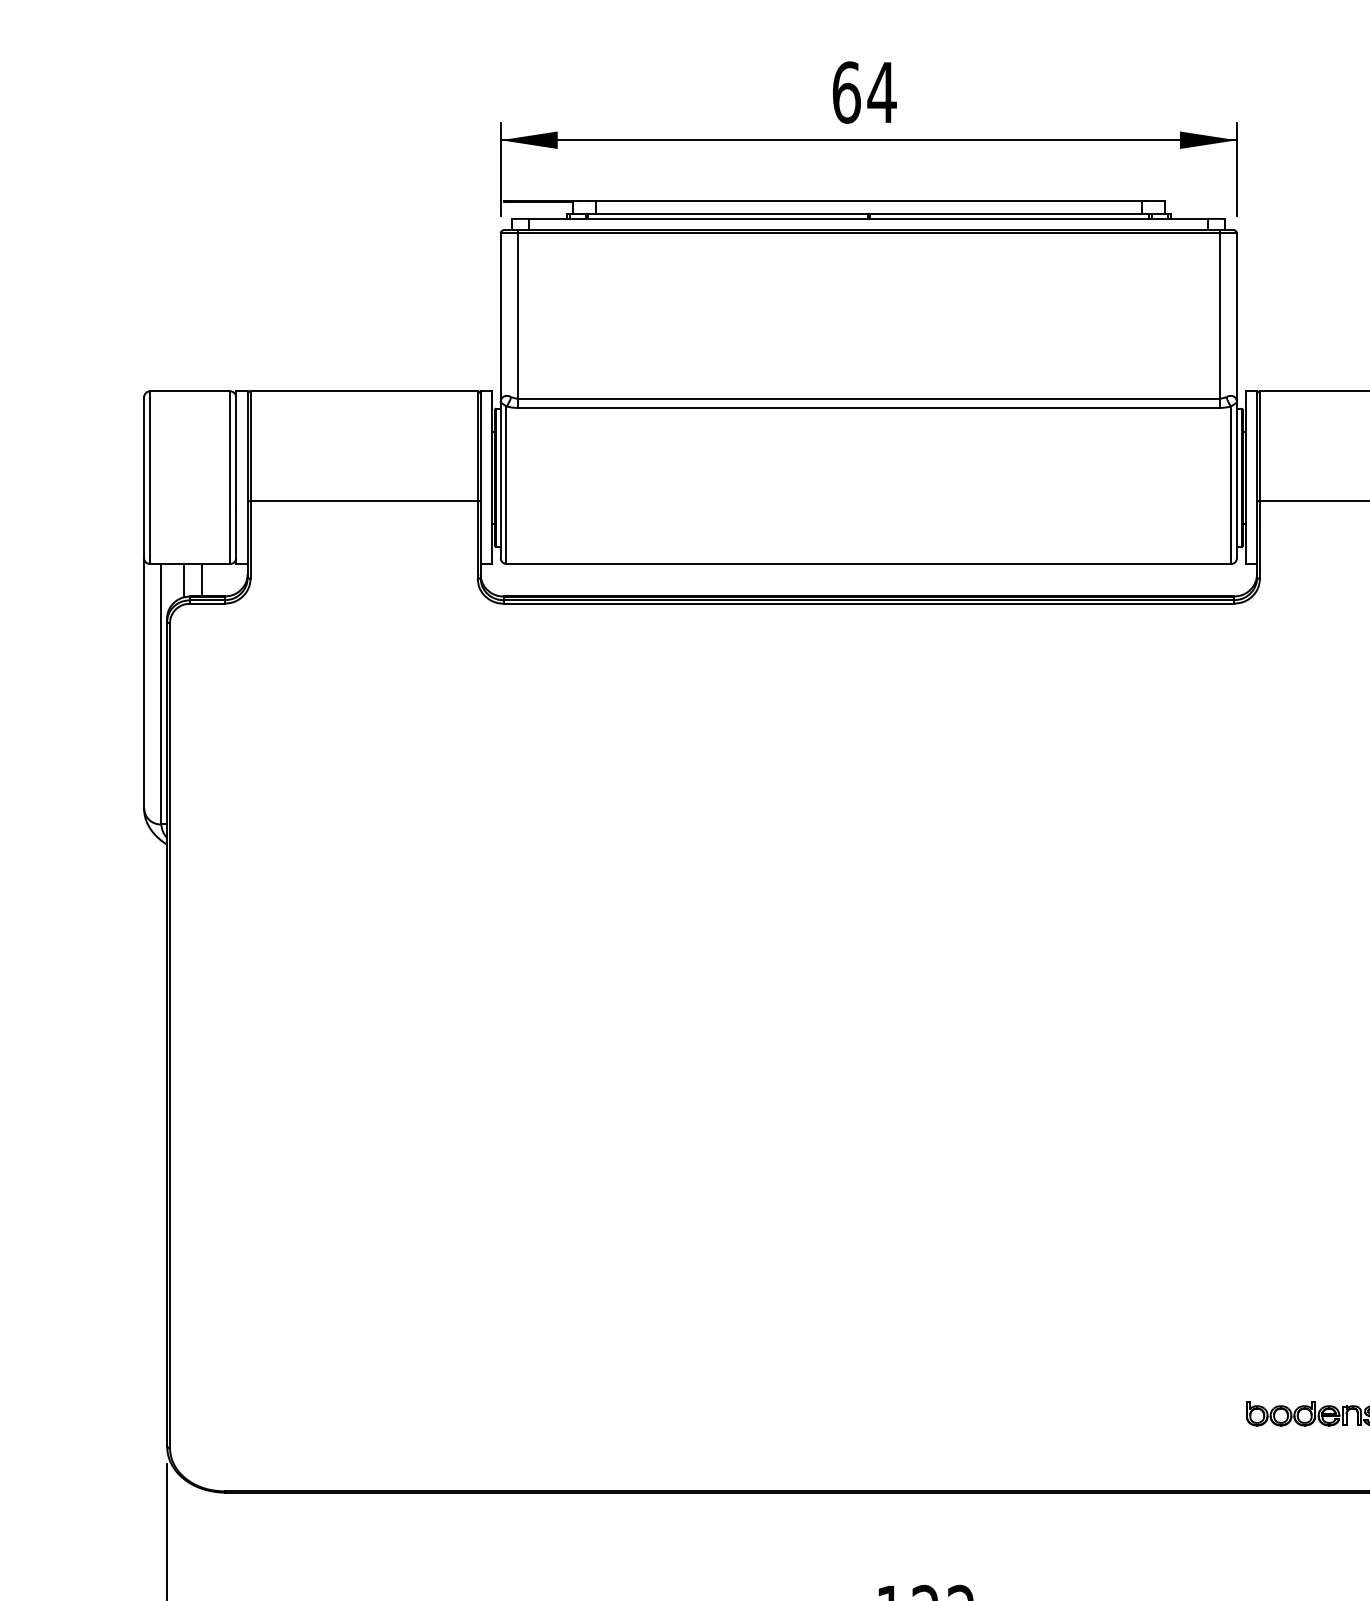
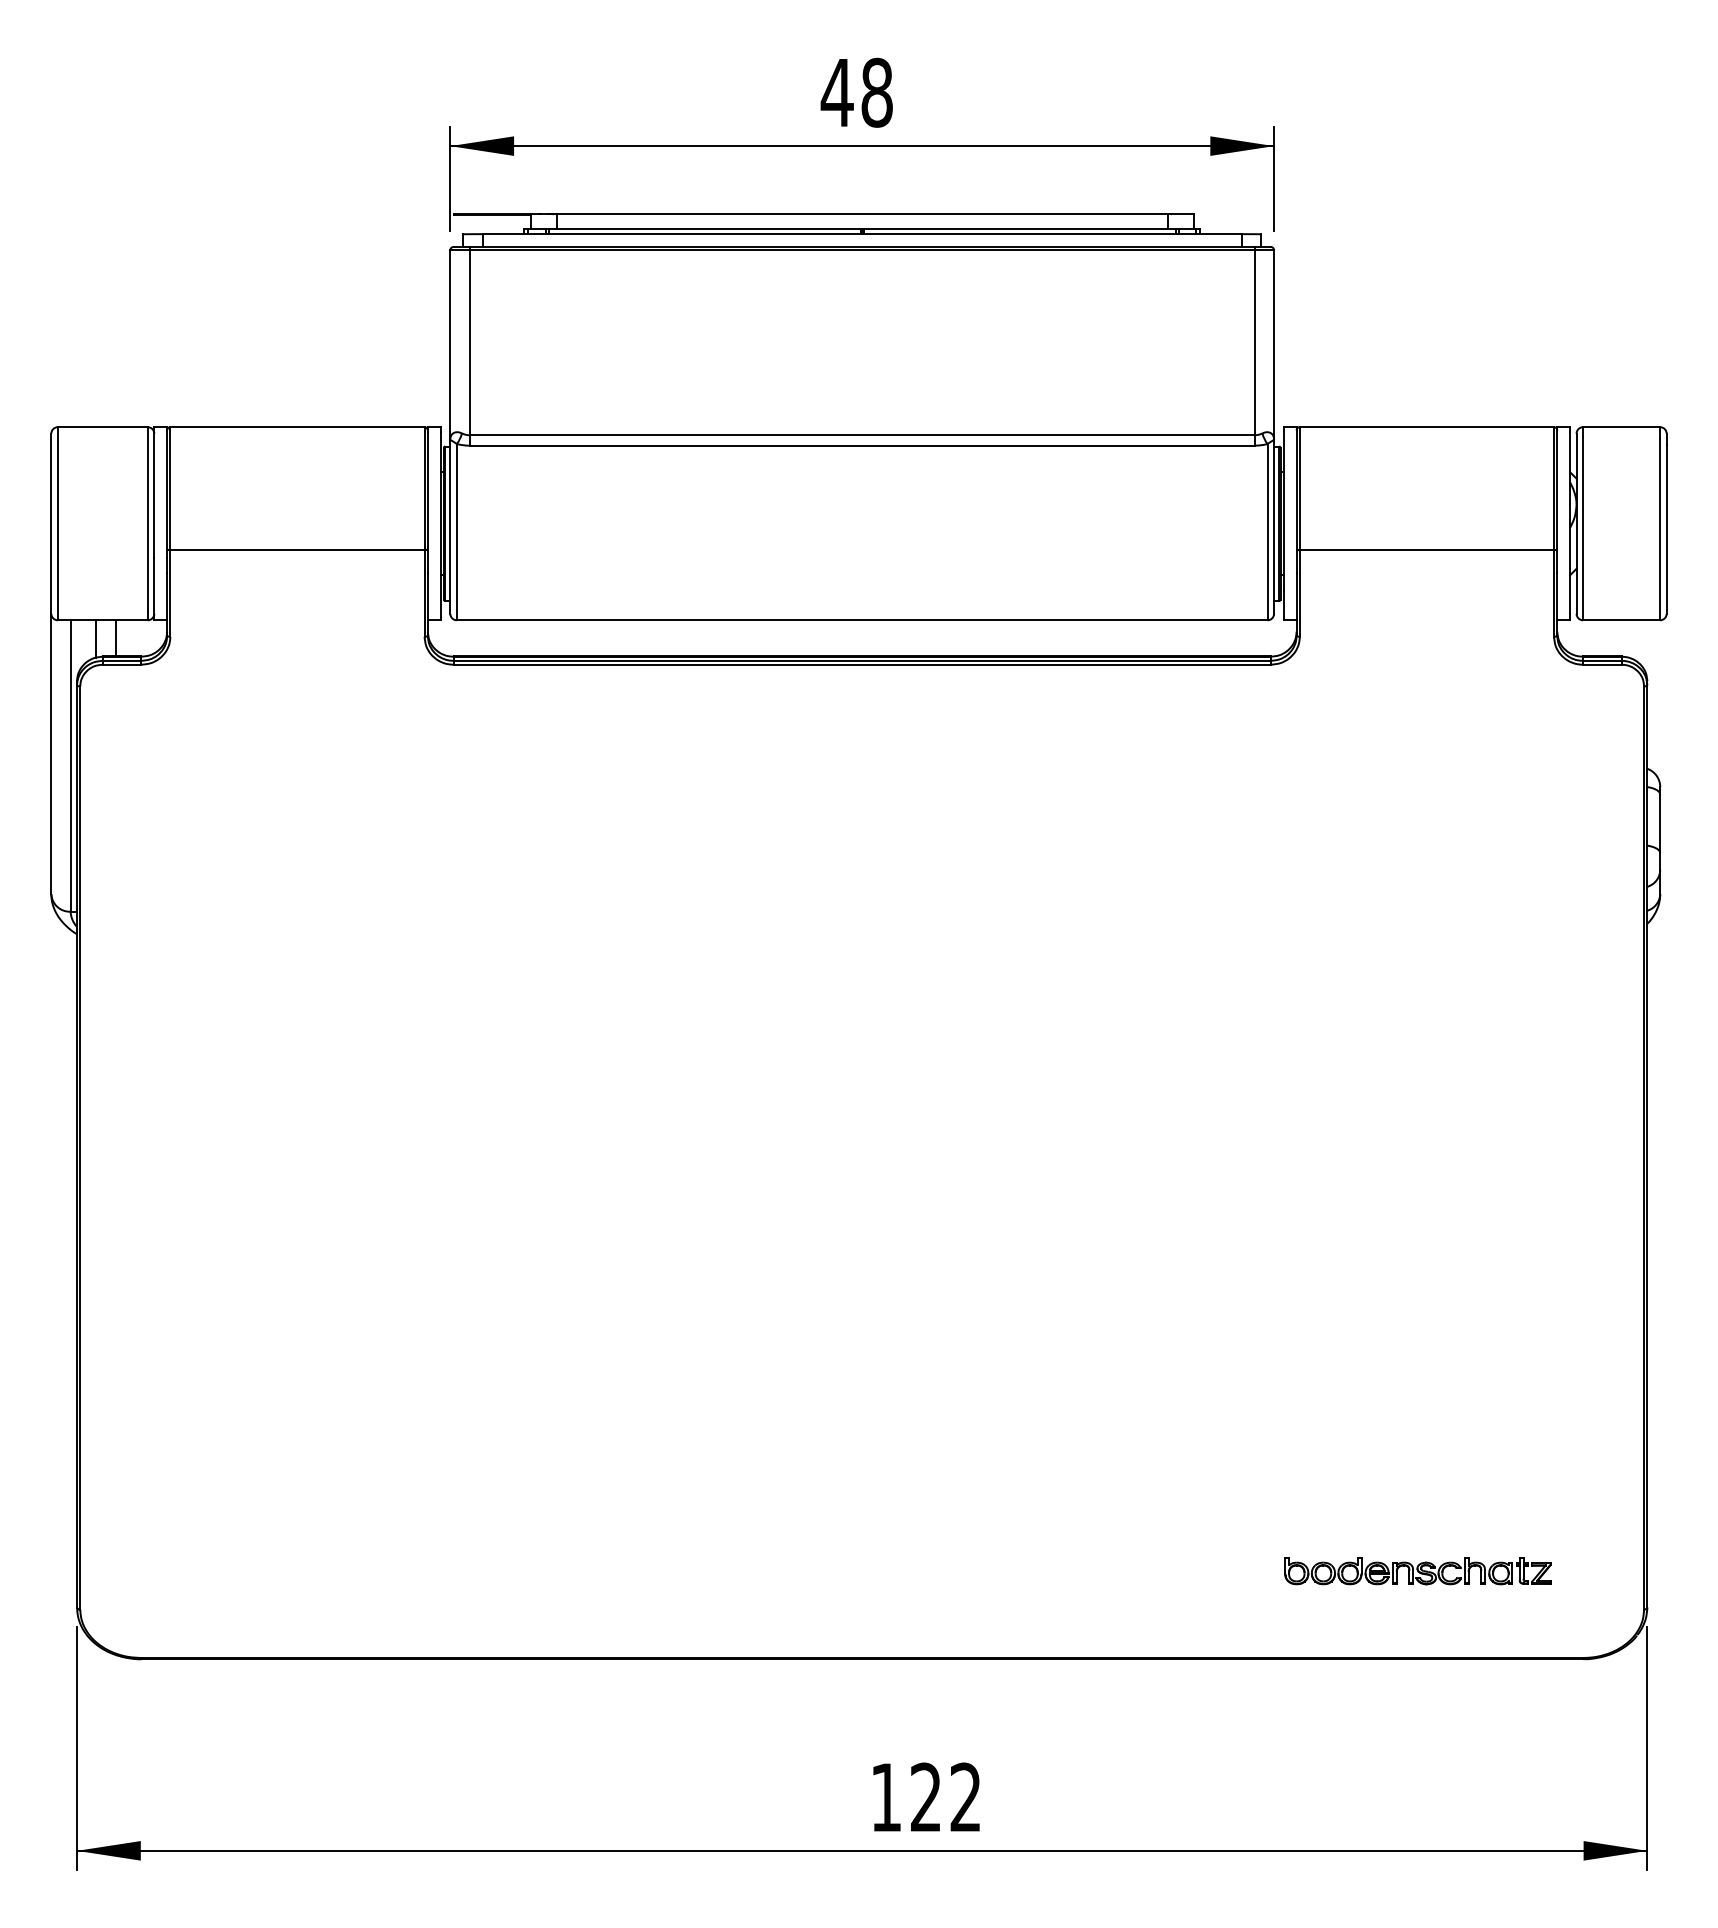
text: (863, 92) -> (856, 92), 64 -> 48

